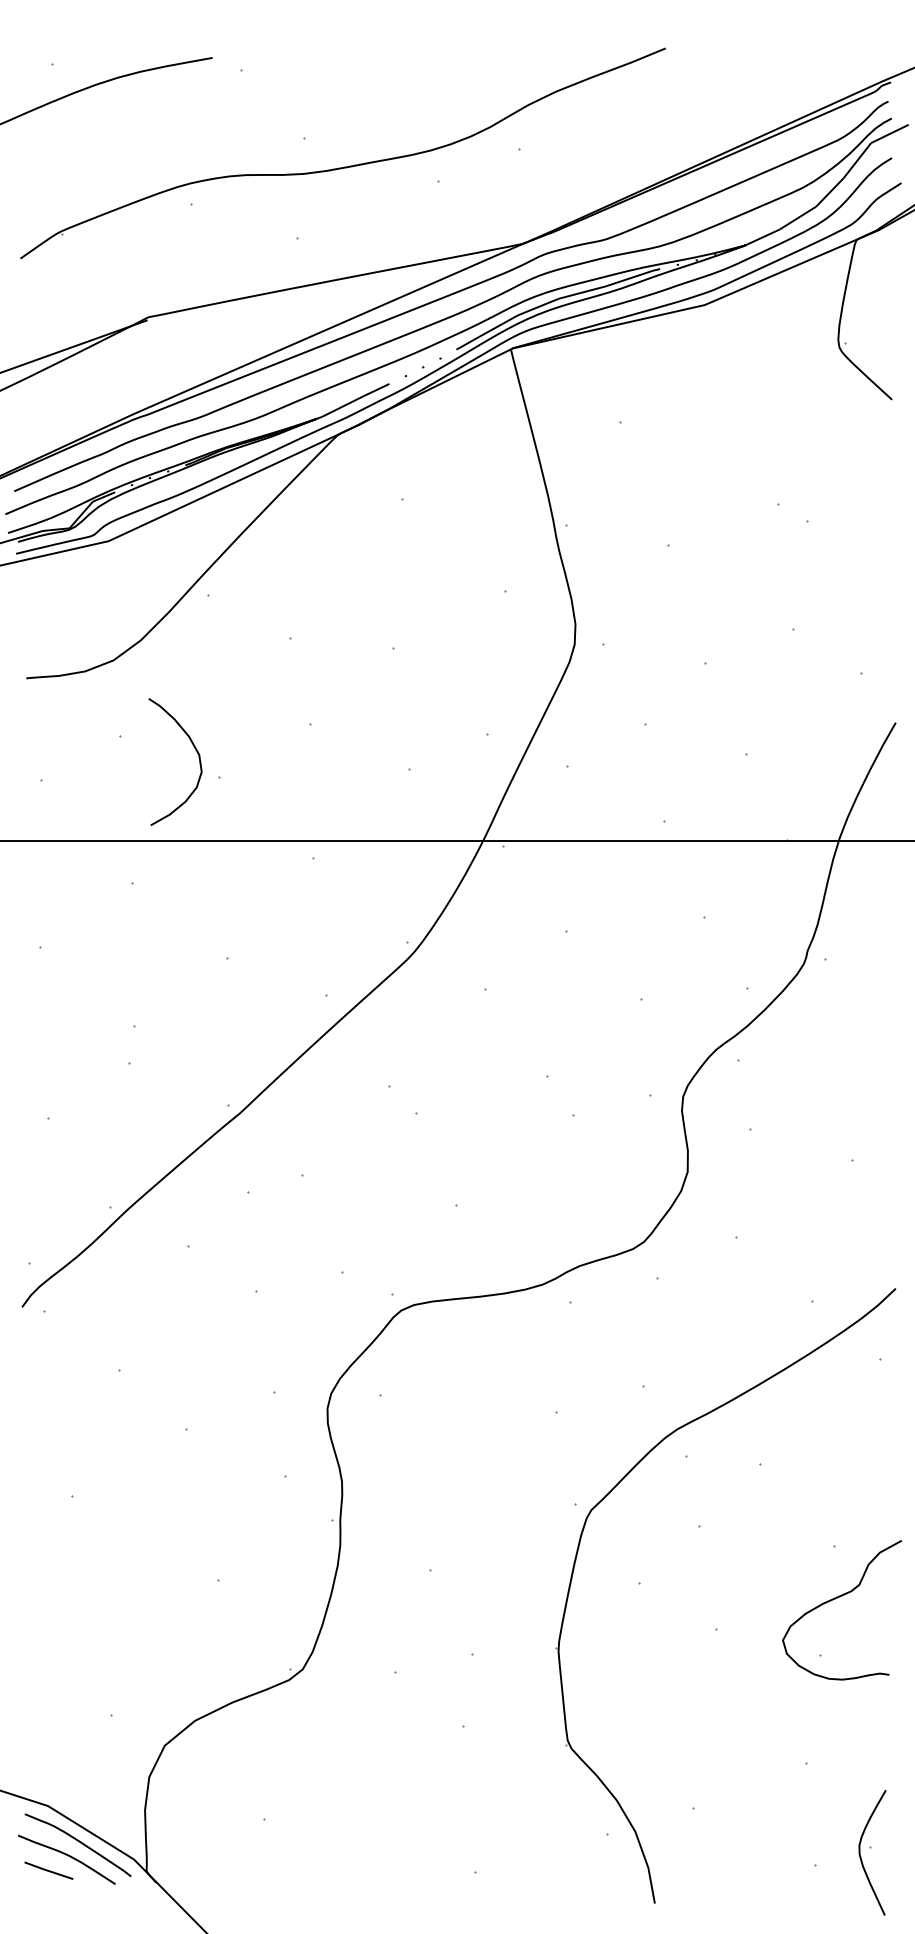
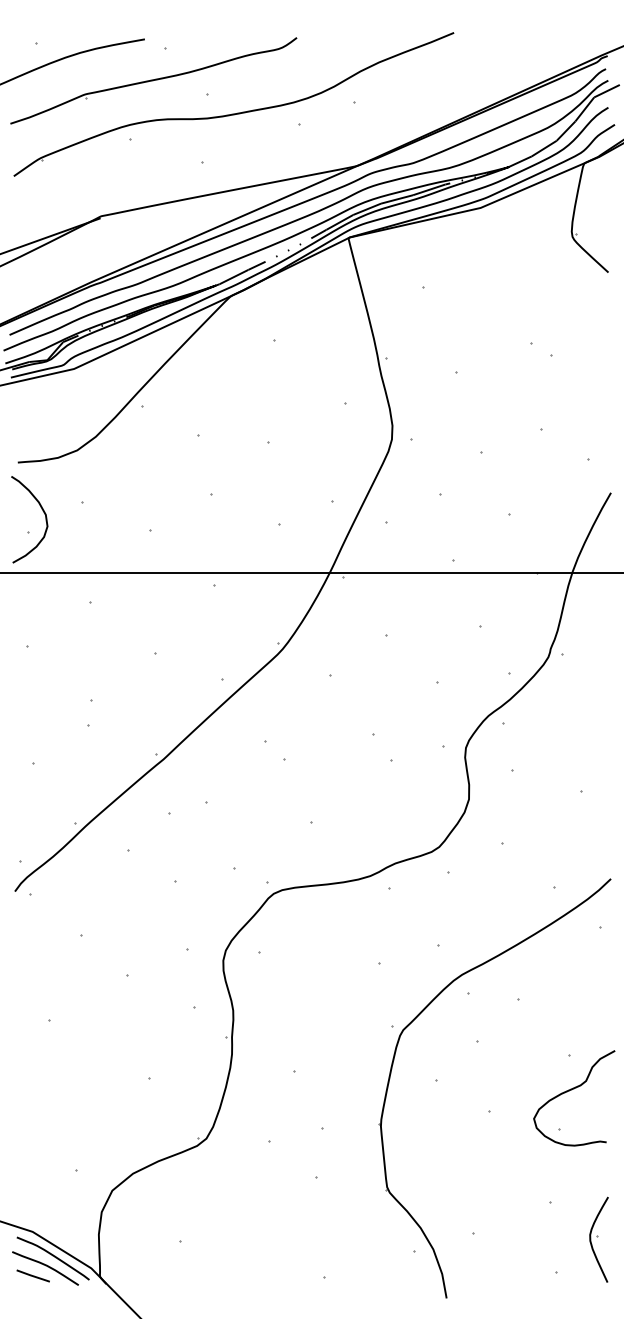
part: (225, 118) -> (153, 80), added
curve: (194, 750) -> (42, 511), moved
part: (871, 1852) -> (598, 1239), moved

